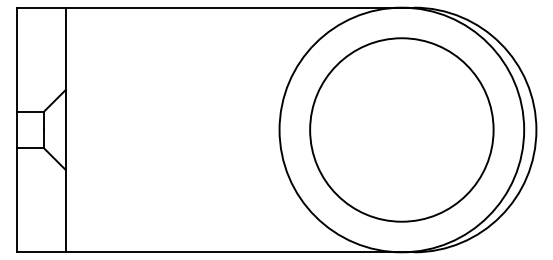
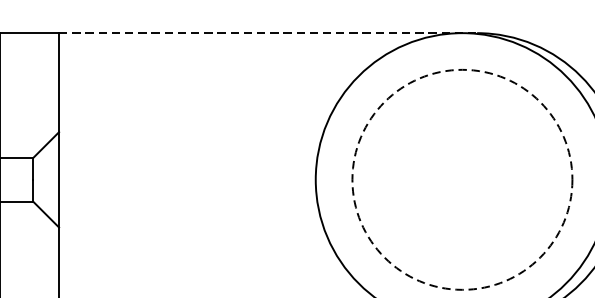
line: (240, 7) -> (268, 32), solid -> dashed
circle: (401, 129) -> (461, 179), solid -> dashed

